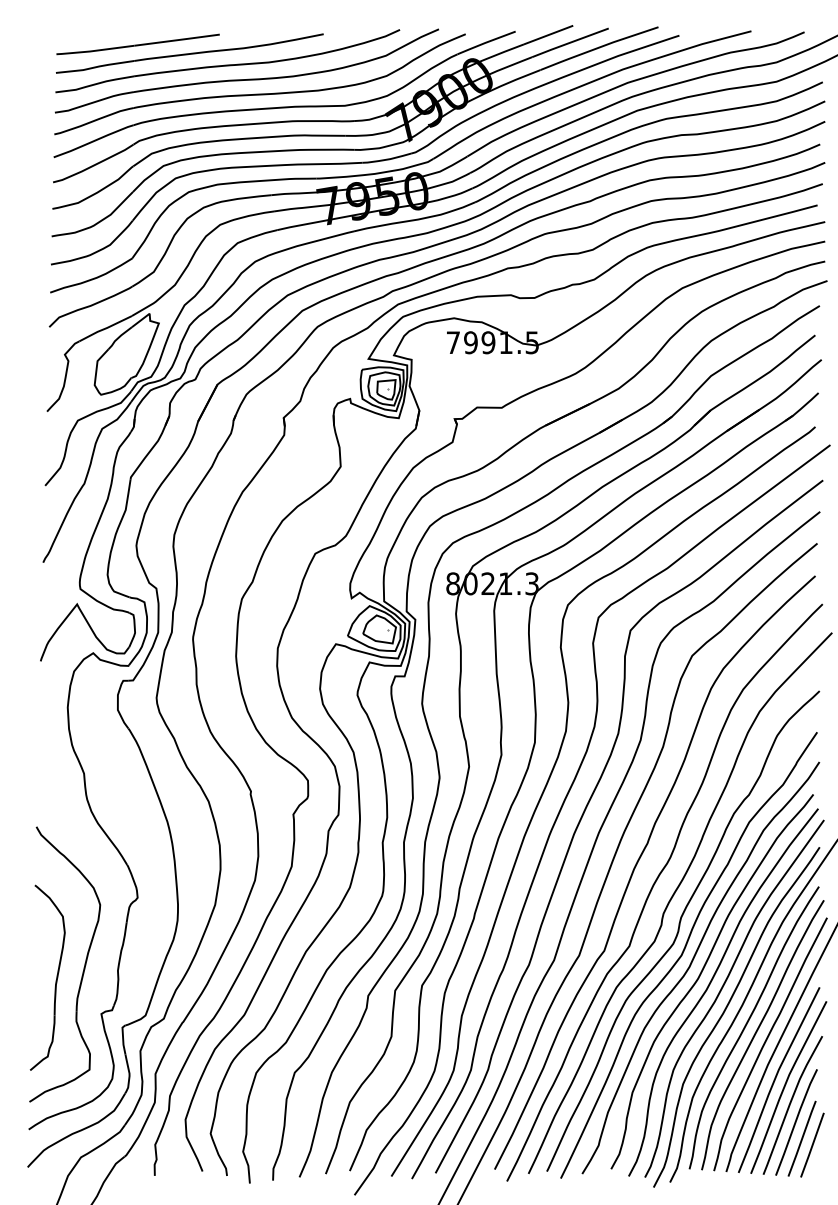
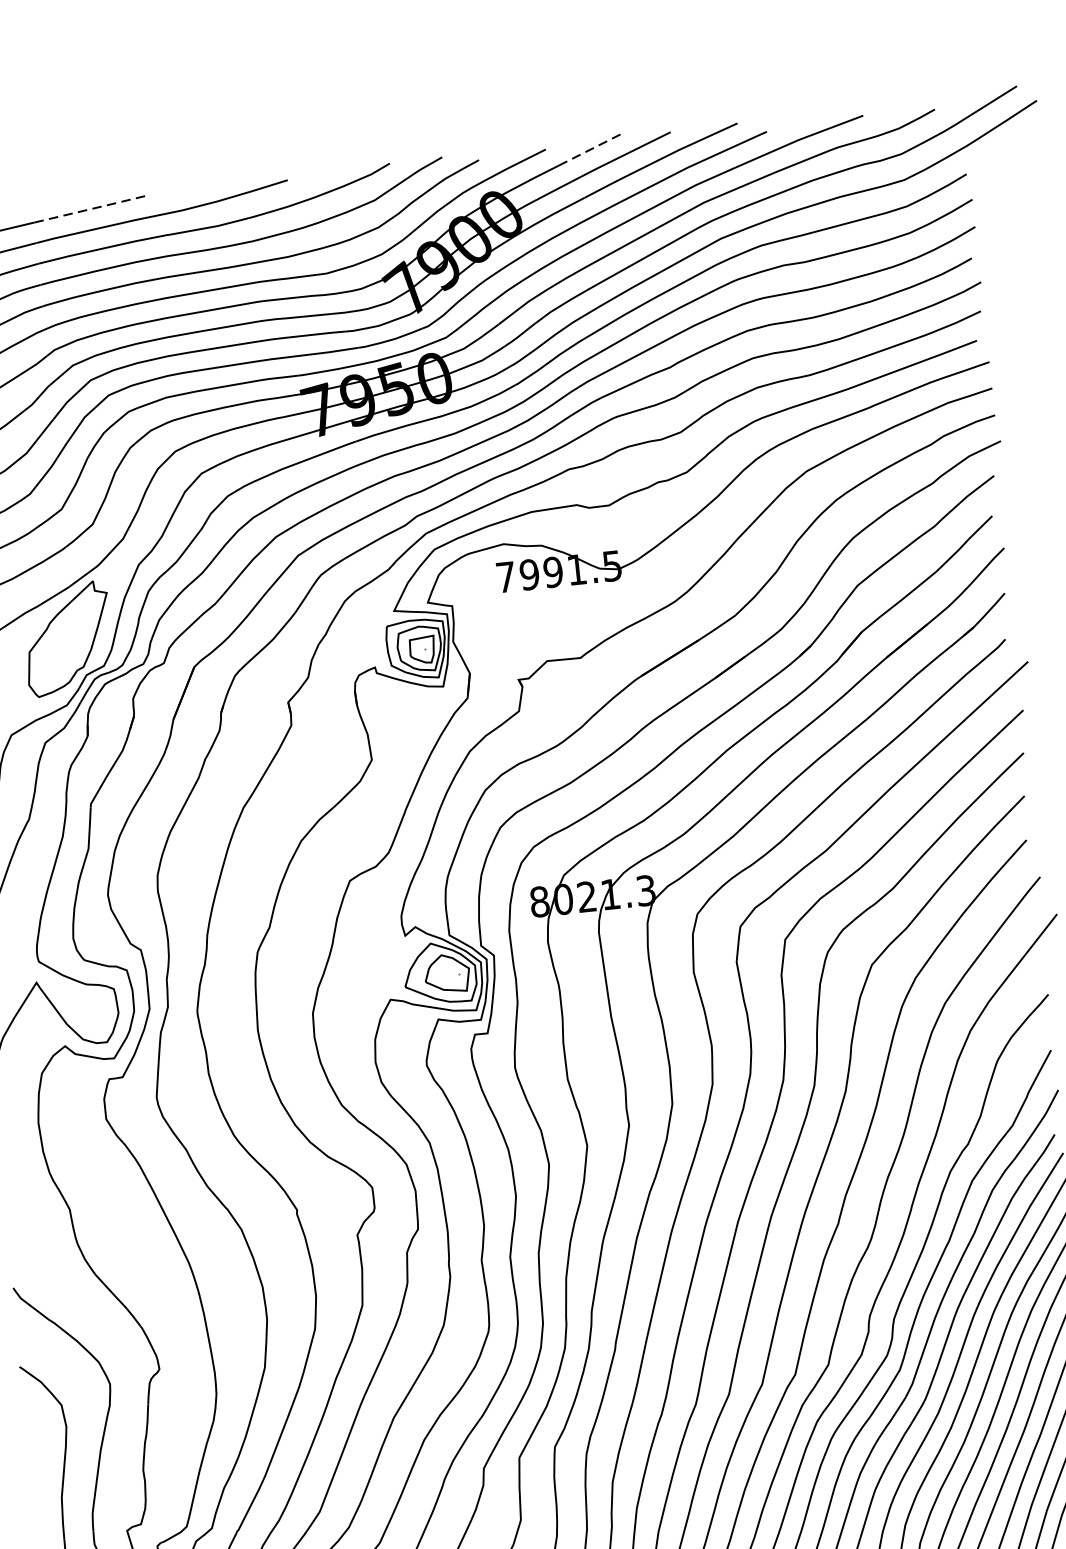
line: (549, 34) -> (591, 148), solid -> dashed
line: (177, 40) -> (91, 209), solid -> dashed

